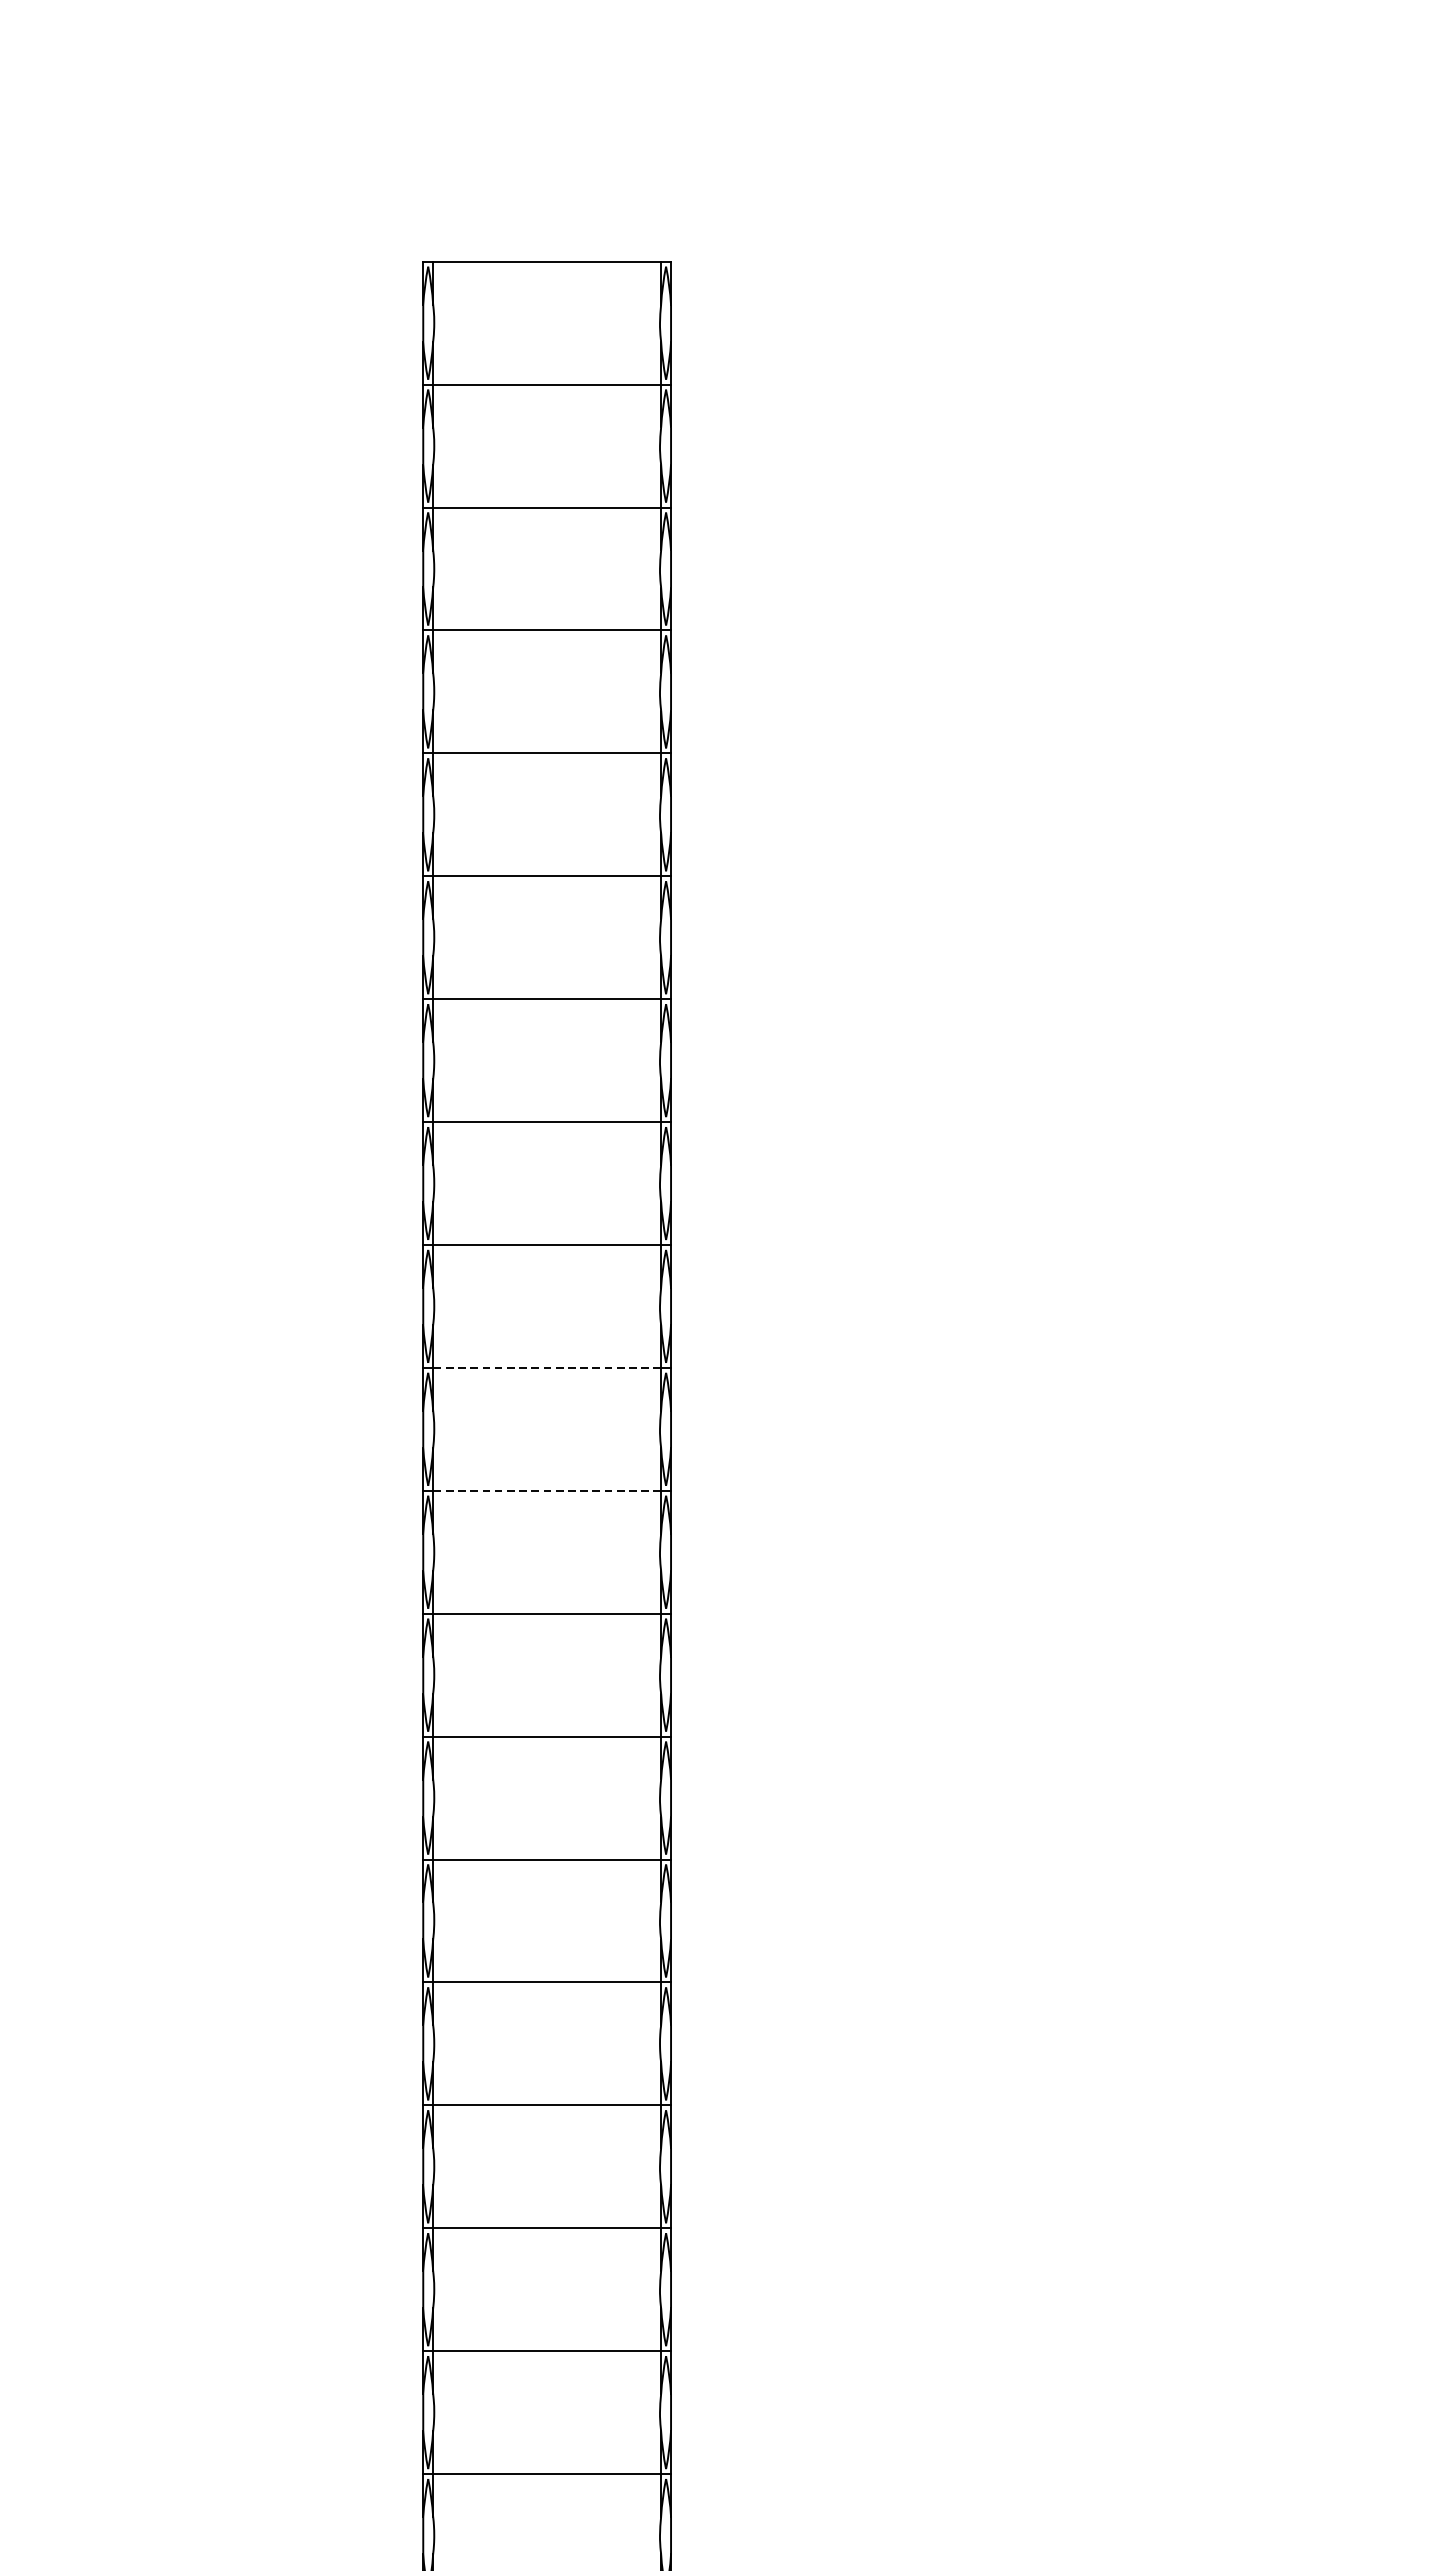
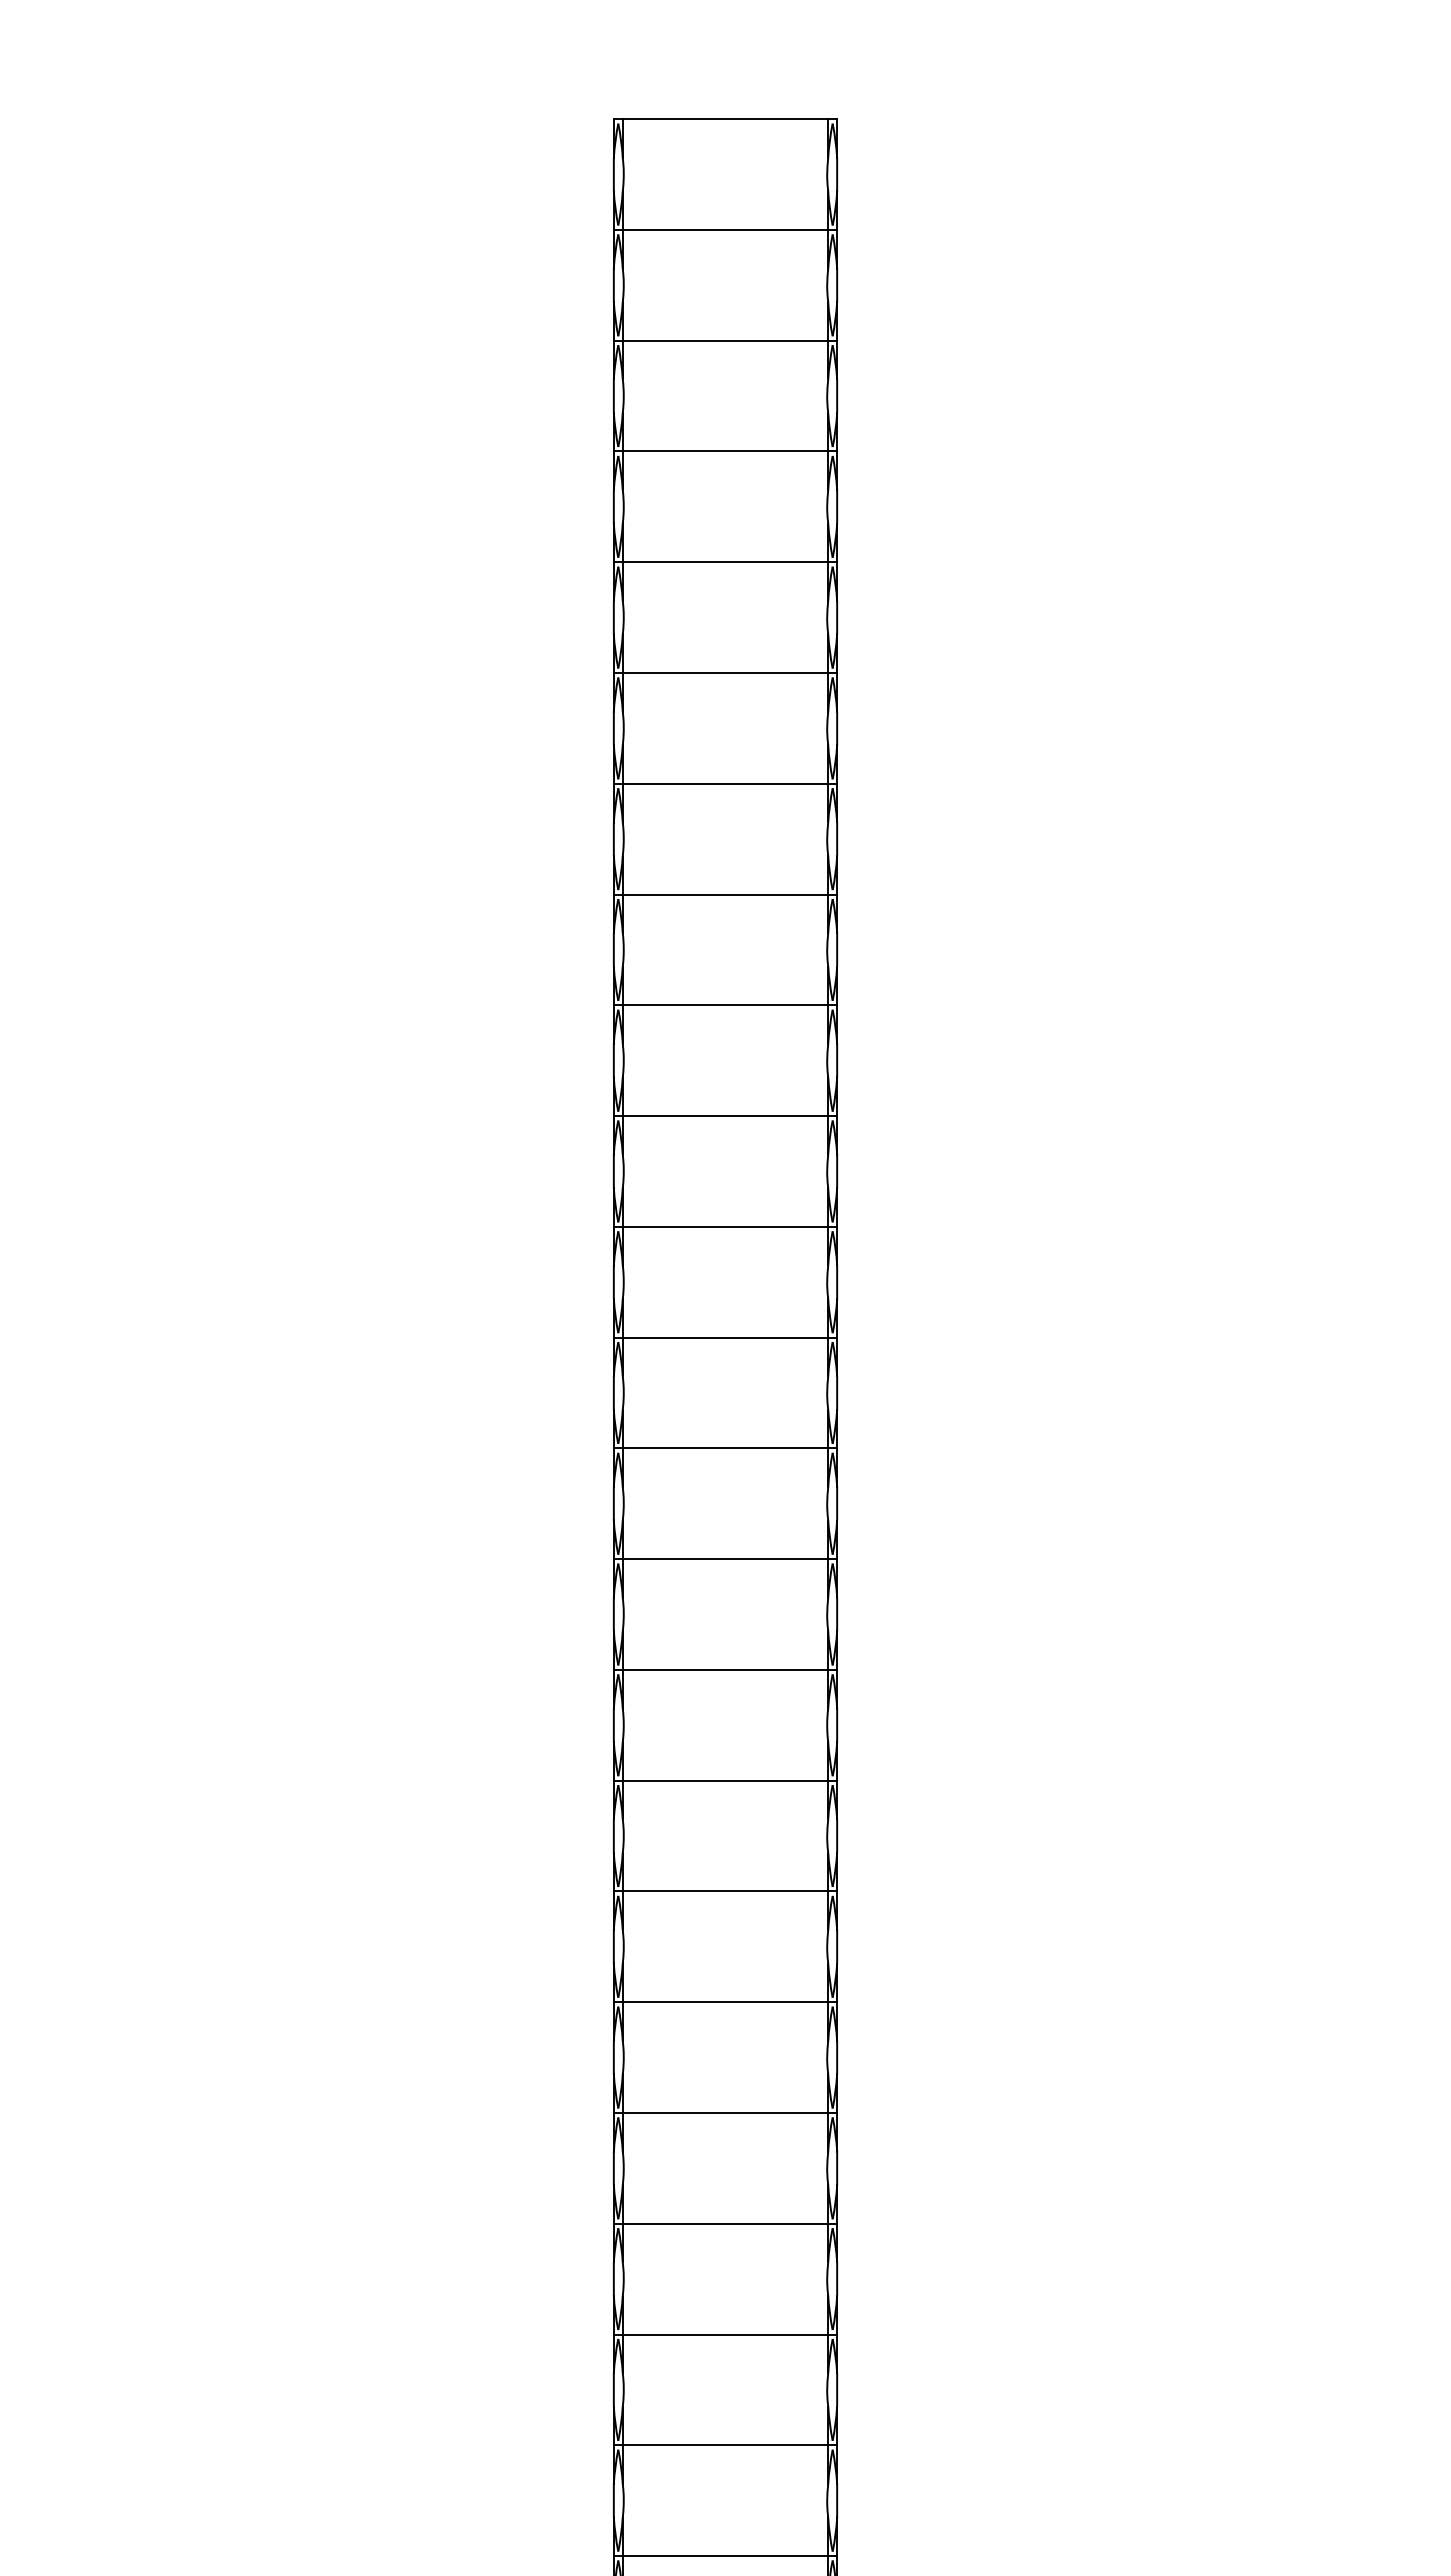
line: (547, 1368) -> (725, 1116), dashed -> solid
line: (547, 1490) -> (725, 1226), dashed -> solid

